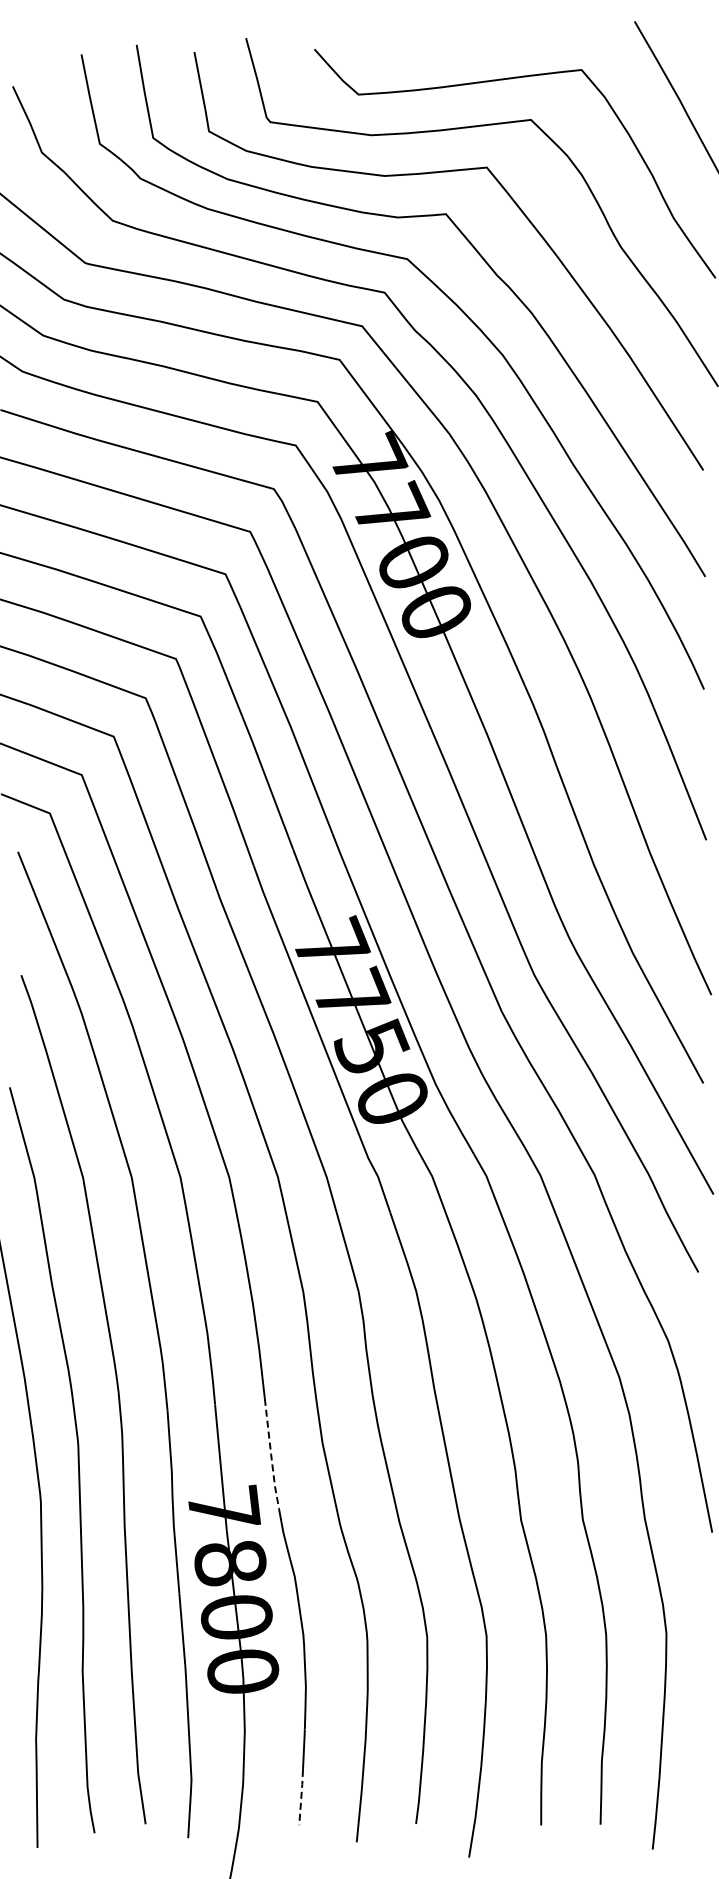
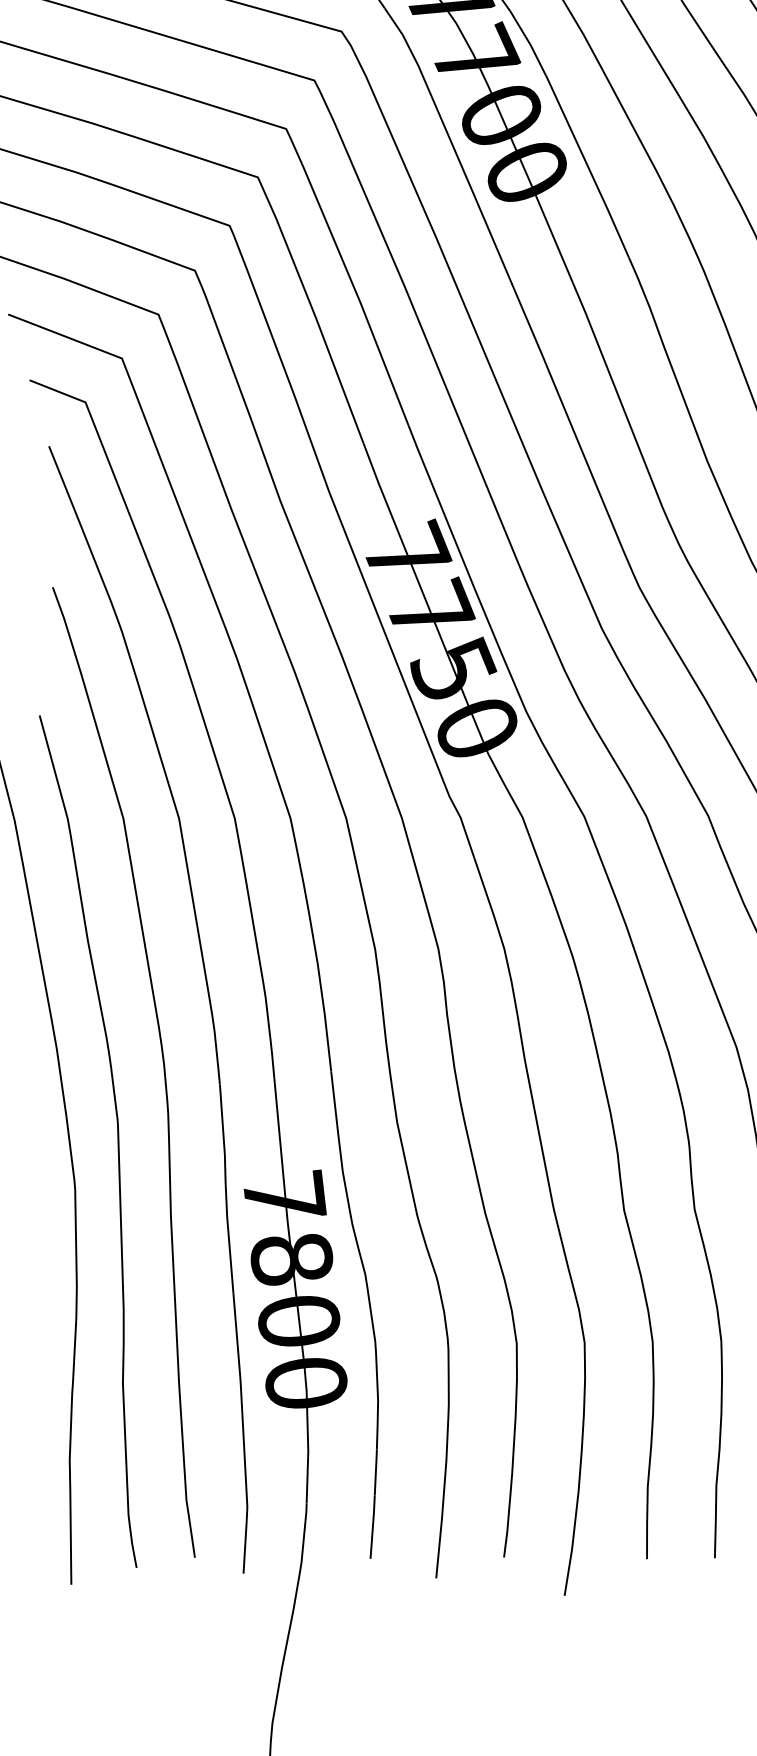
line: (271, 1454) -> (338, 1135), dashed -> solid
line: (301, 1797) -> (373, 1527), dashed -> solid

